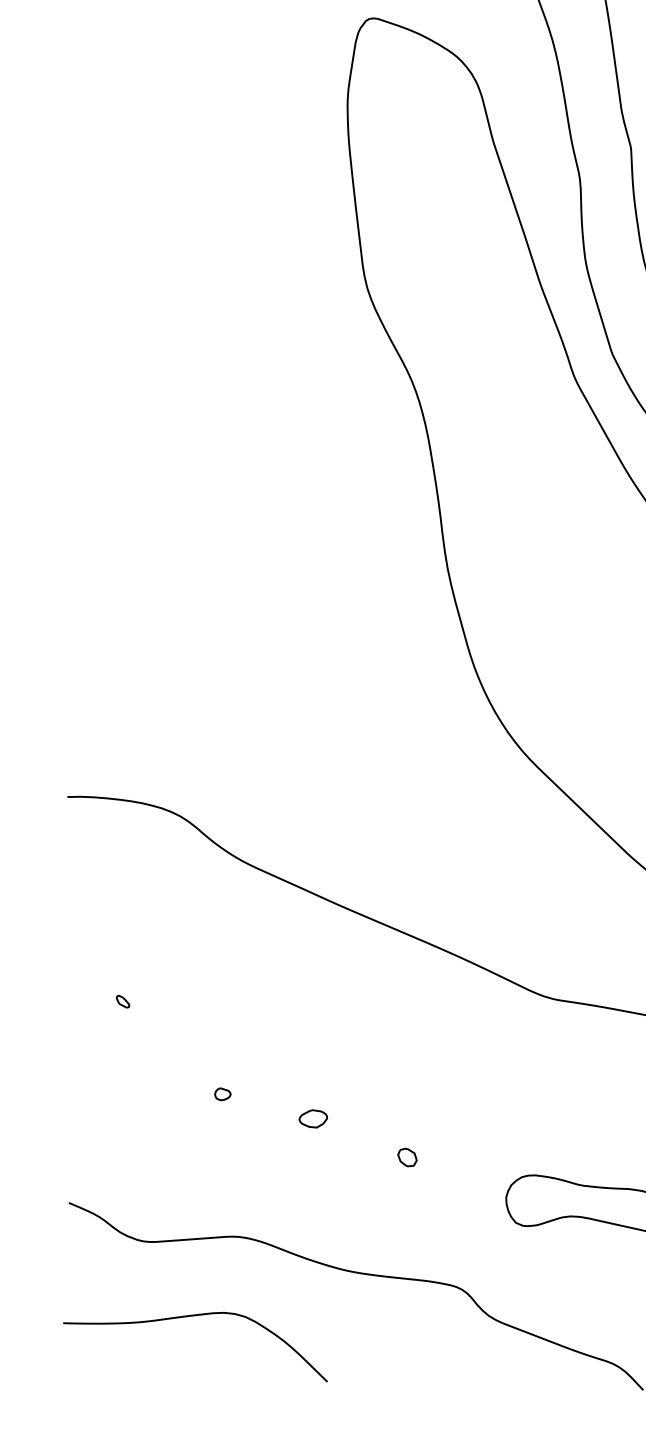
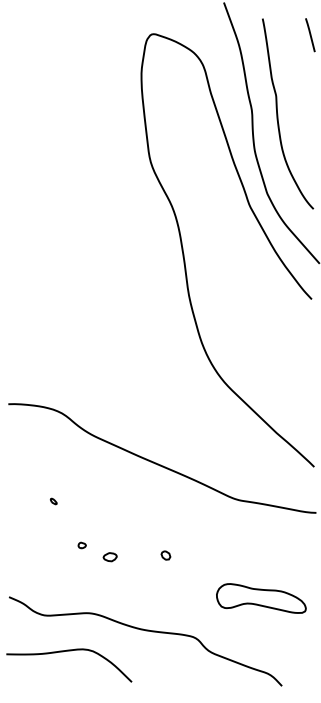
part: (122, 1001) -> (53, 501), moved
part: (311, 1119) -> (109, 557), moved
part: (406, 1157) -> (165, 555), moved

